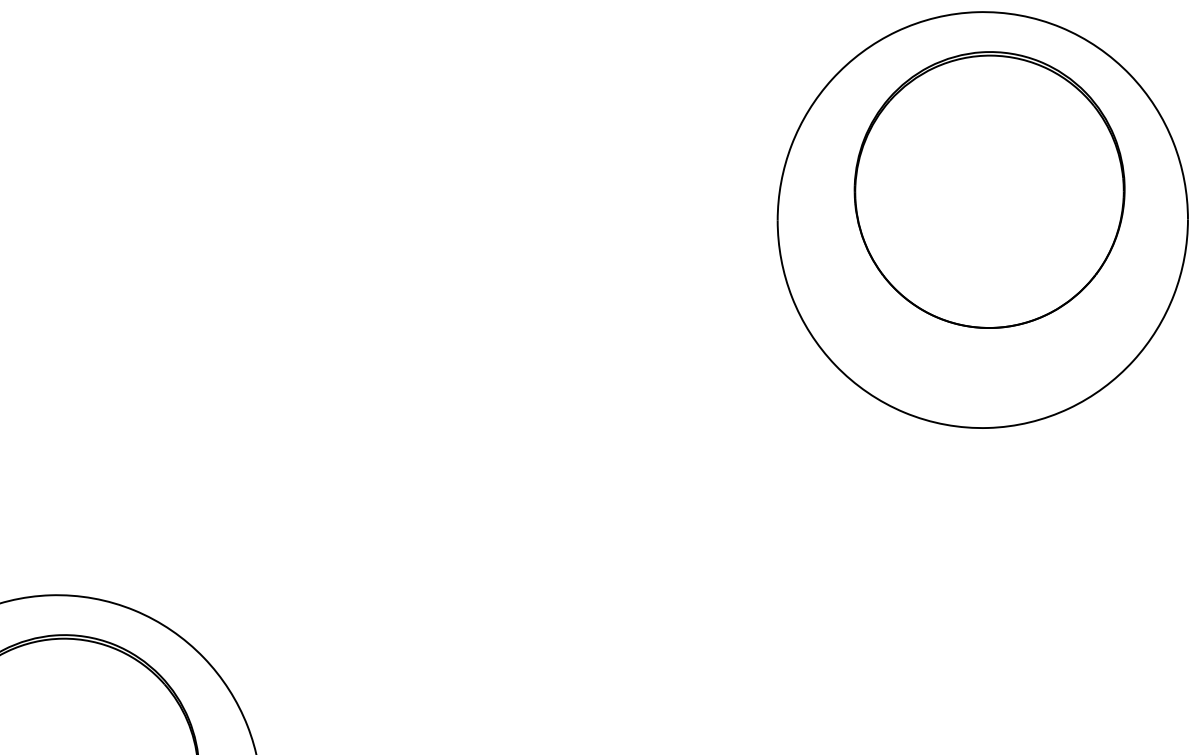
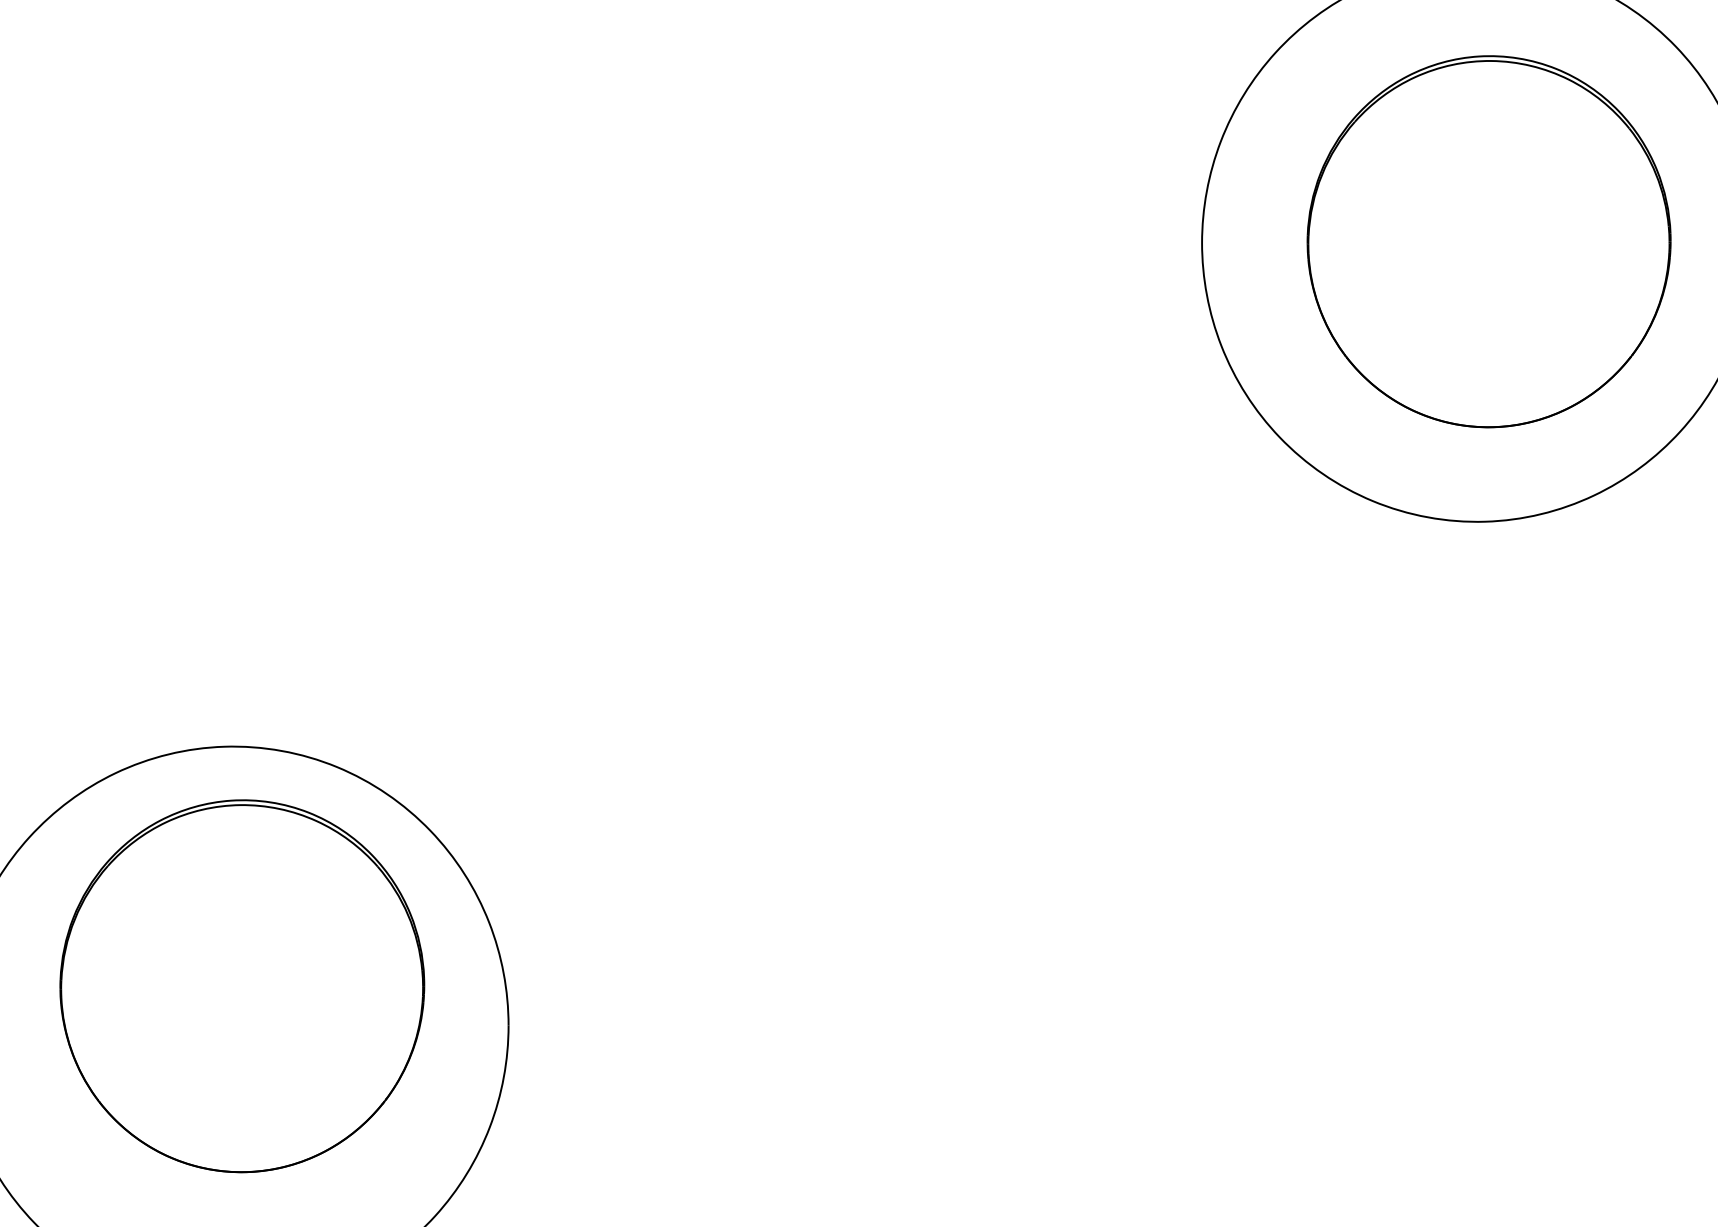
part: (989, 189) -> (1488, 241), moved

